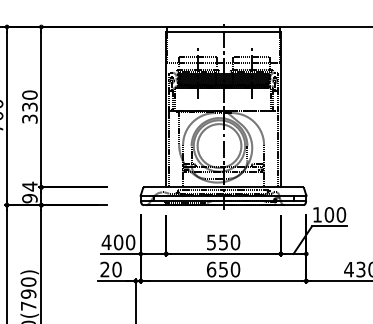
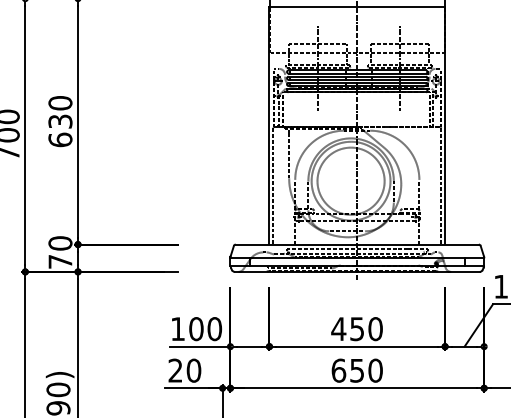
text: (29, 118) -> (59, 139), 330 -> 630
text: (29, 192) -> (59, 252), 94 -> 70
text: (106, 242) -> (177, 329), 400 -> 100
text: (211, 242) -> (338, 329), 550 -> 450

